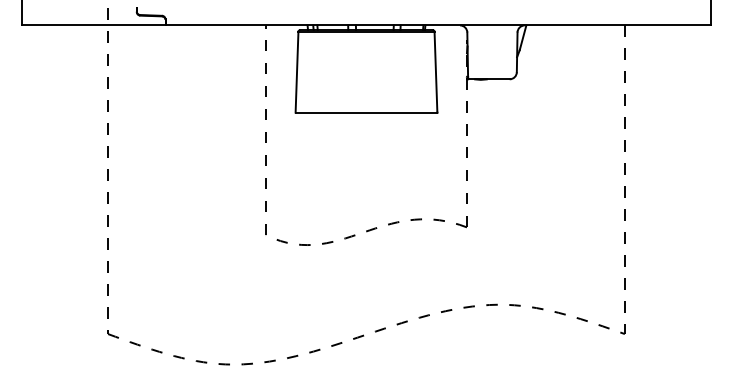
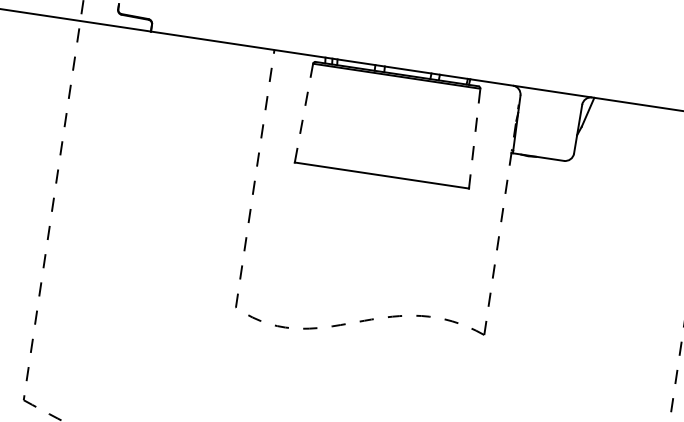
line: (435, 71) -> (474, 137), solid -> dashed
line: (297, 72) -> (304, 113), solid -> dashed

